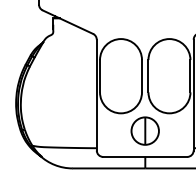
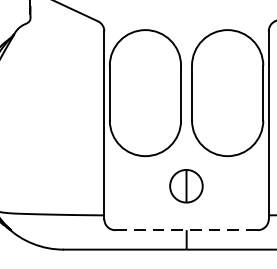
part: (144, 130) -> (185, 185), size x0.7
line: (145, 156) -> (186, 229), solid -> dashed

